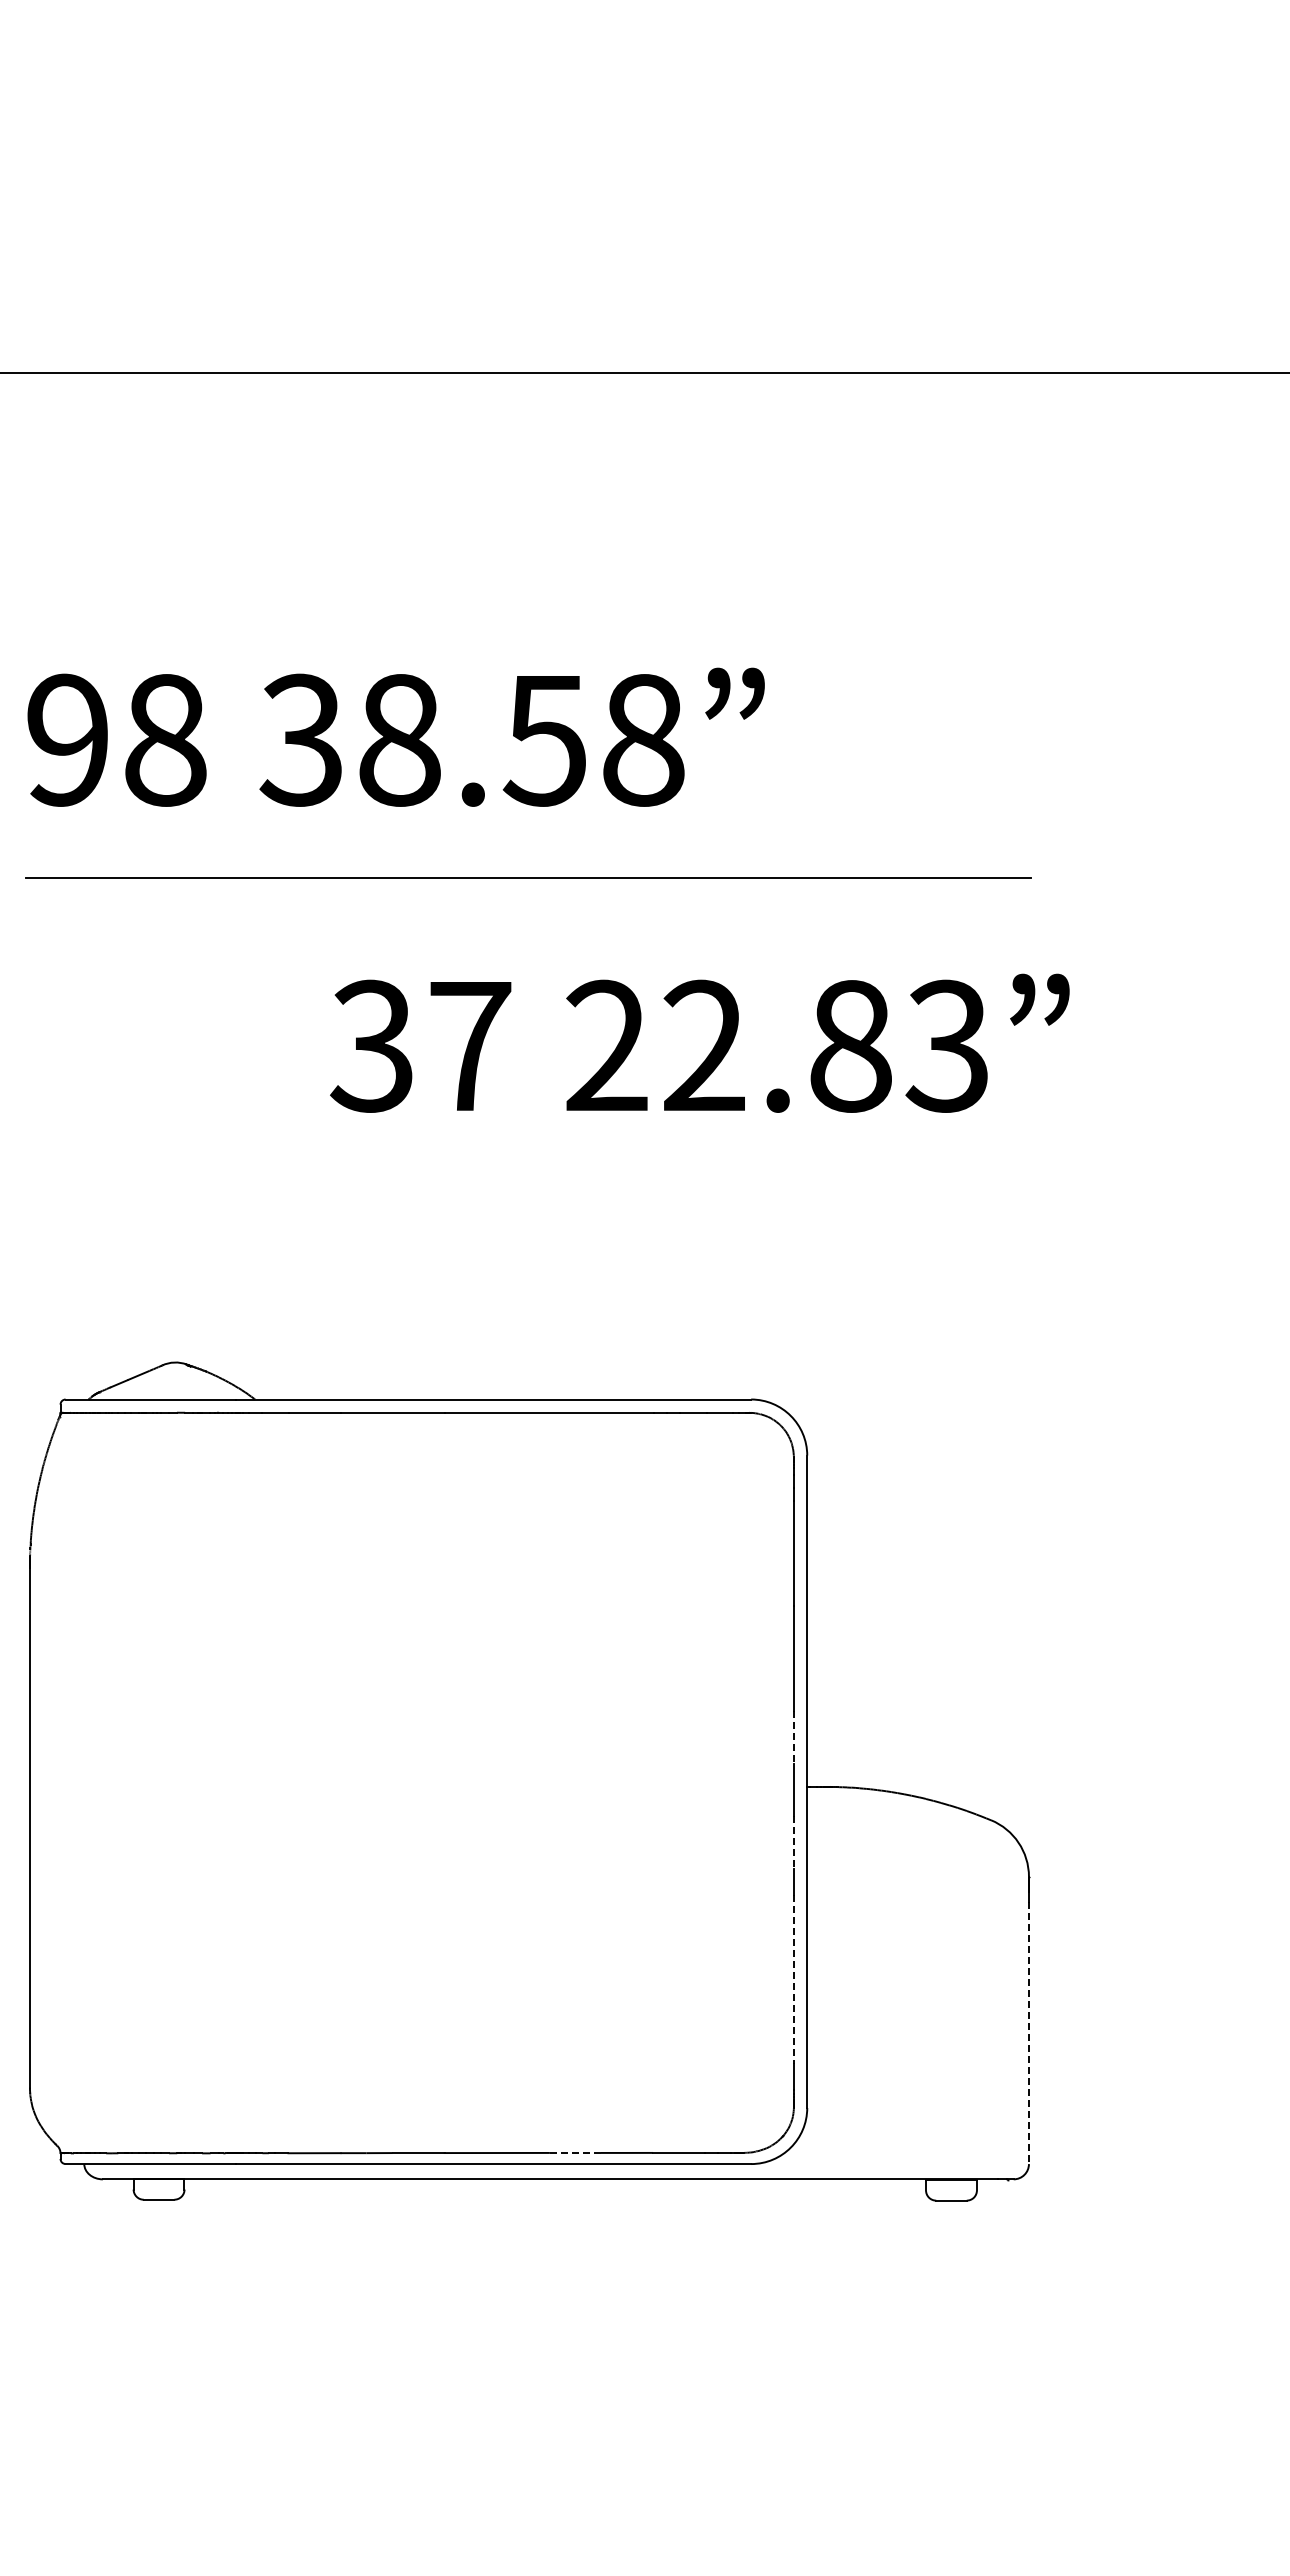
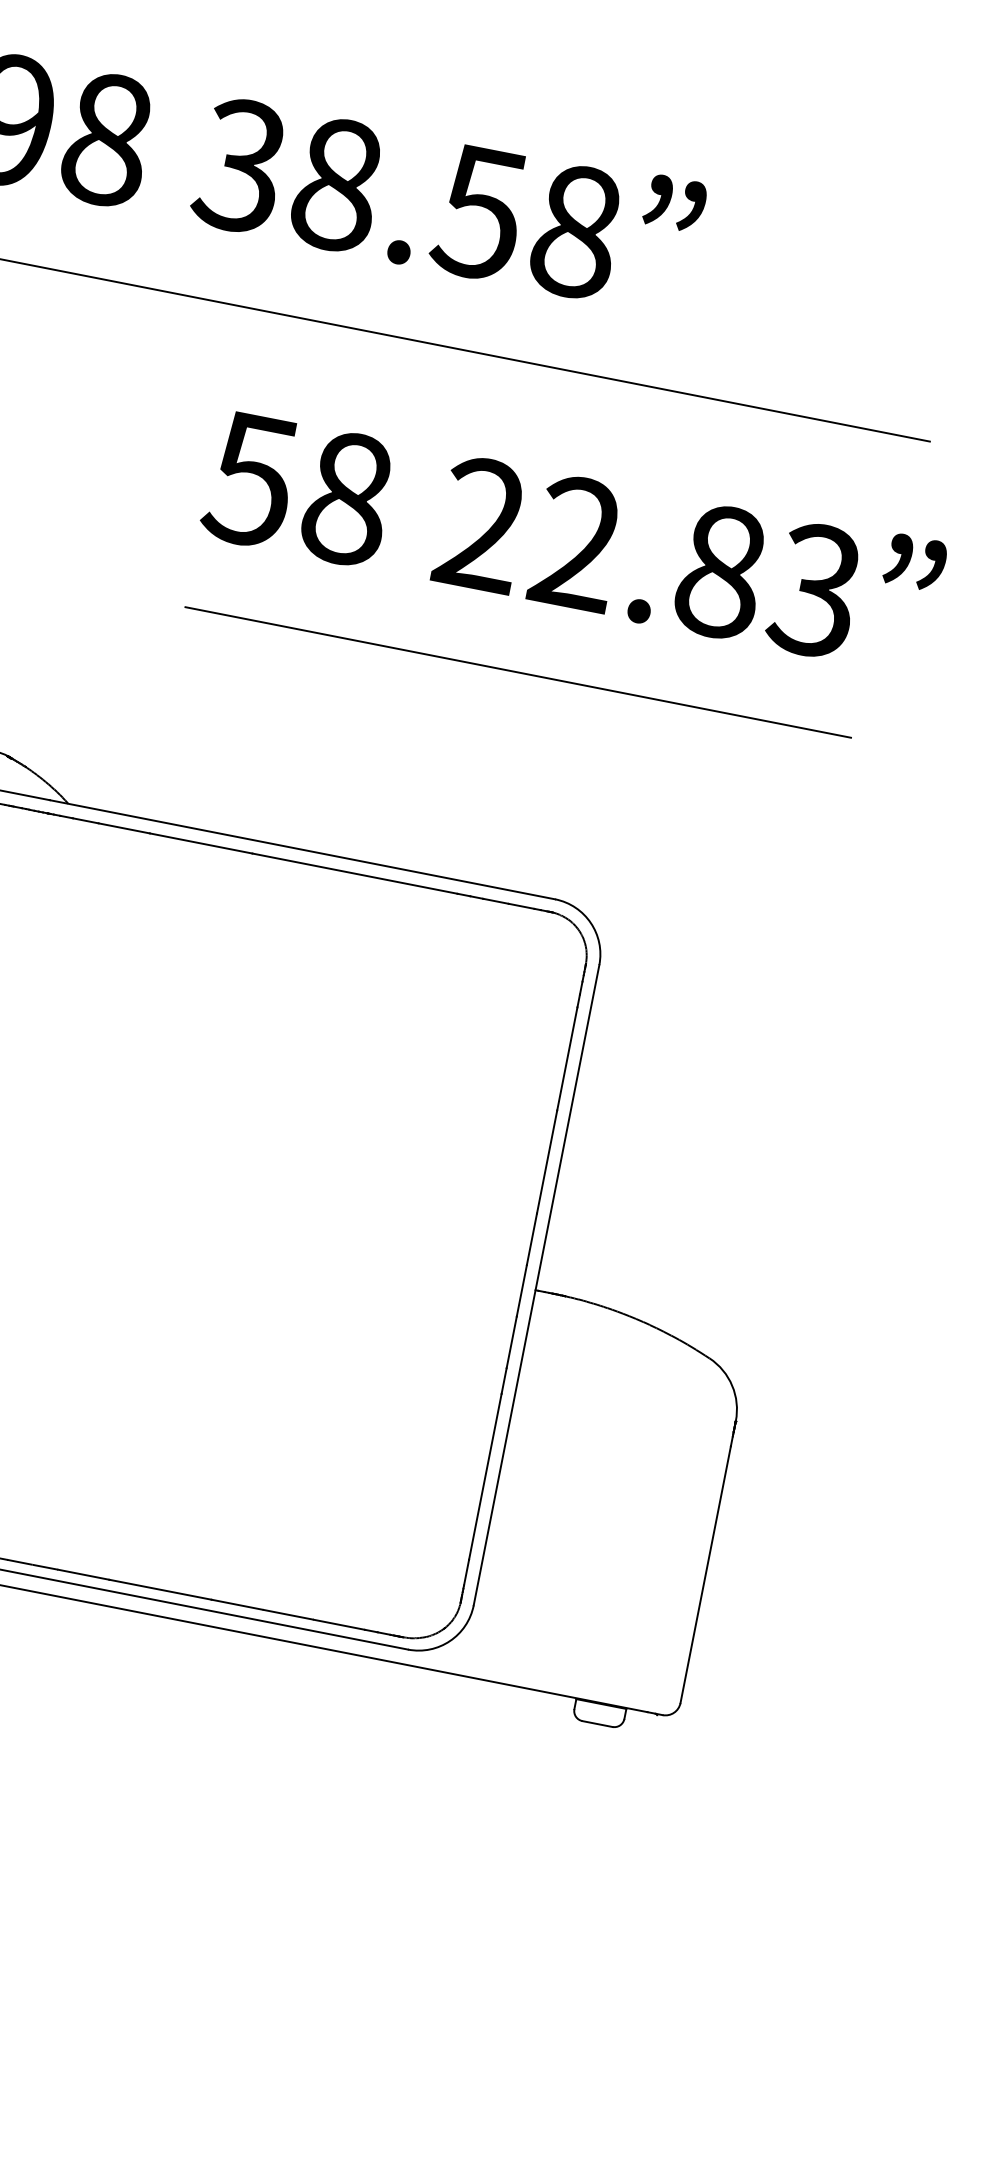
text: (420, 1045) -> (298, 488), 37 -> 58
line: (671, 1184) -> (518, 672), added
line: (793, 1738) -> (531, 1240), dashed -> solid
line: (793, 1843) -> (511, 1343), dashed -> solid
line: (793, 1979) -> (484, 1476), dashed -> solid
line: (1028, 2033) -> (705, 1574), dashed -> solid
line: (574, 2152) -> (236, 1604), dashed -> solid

